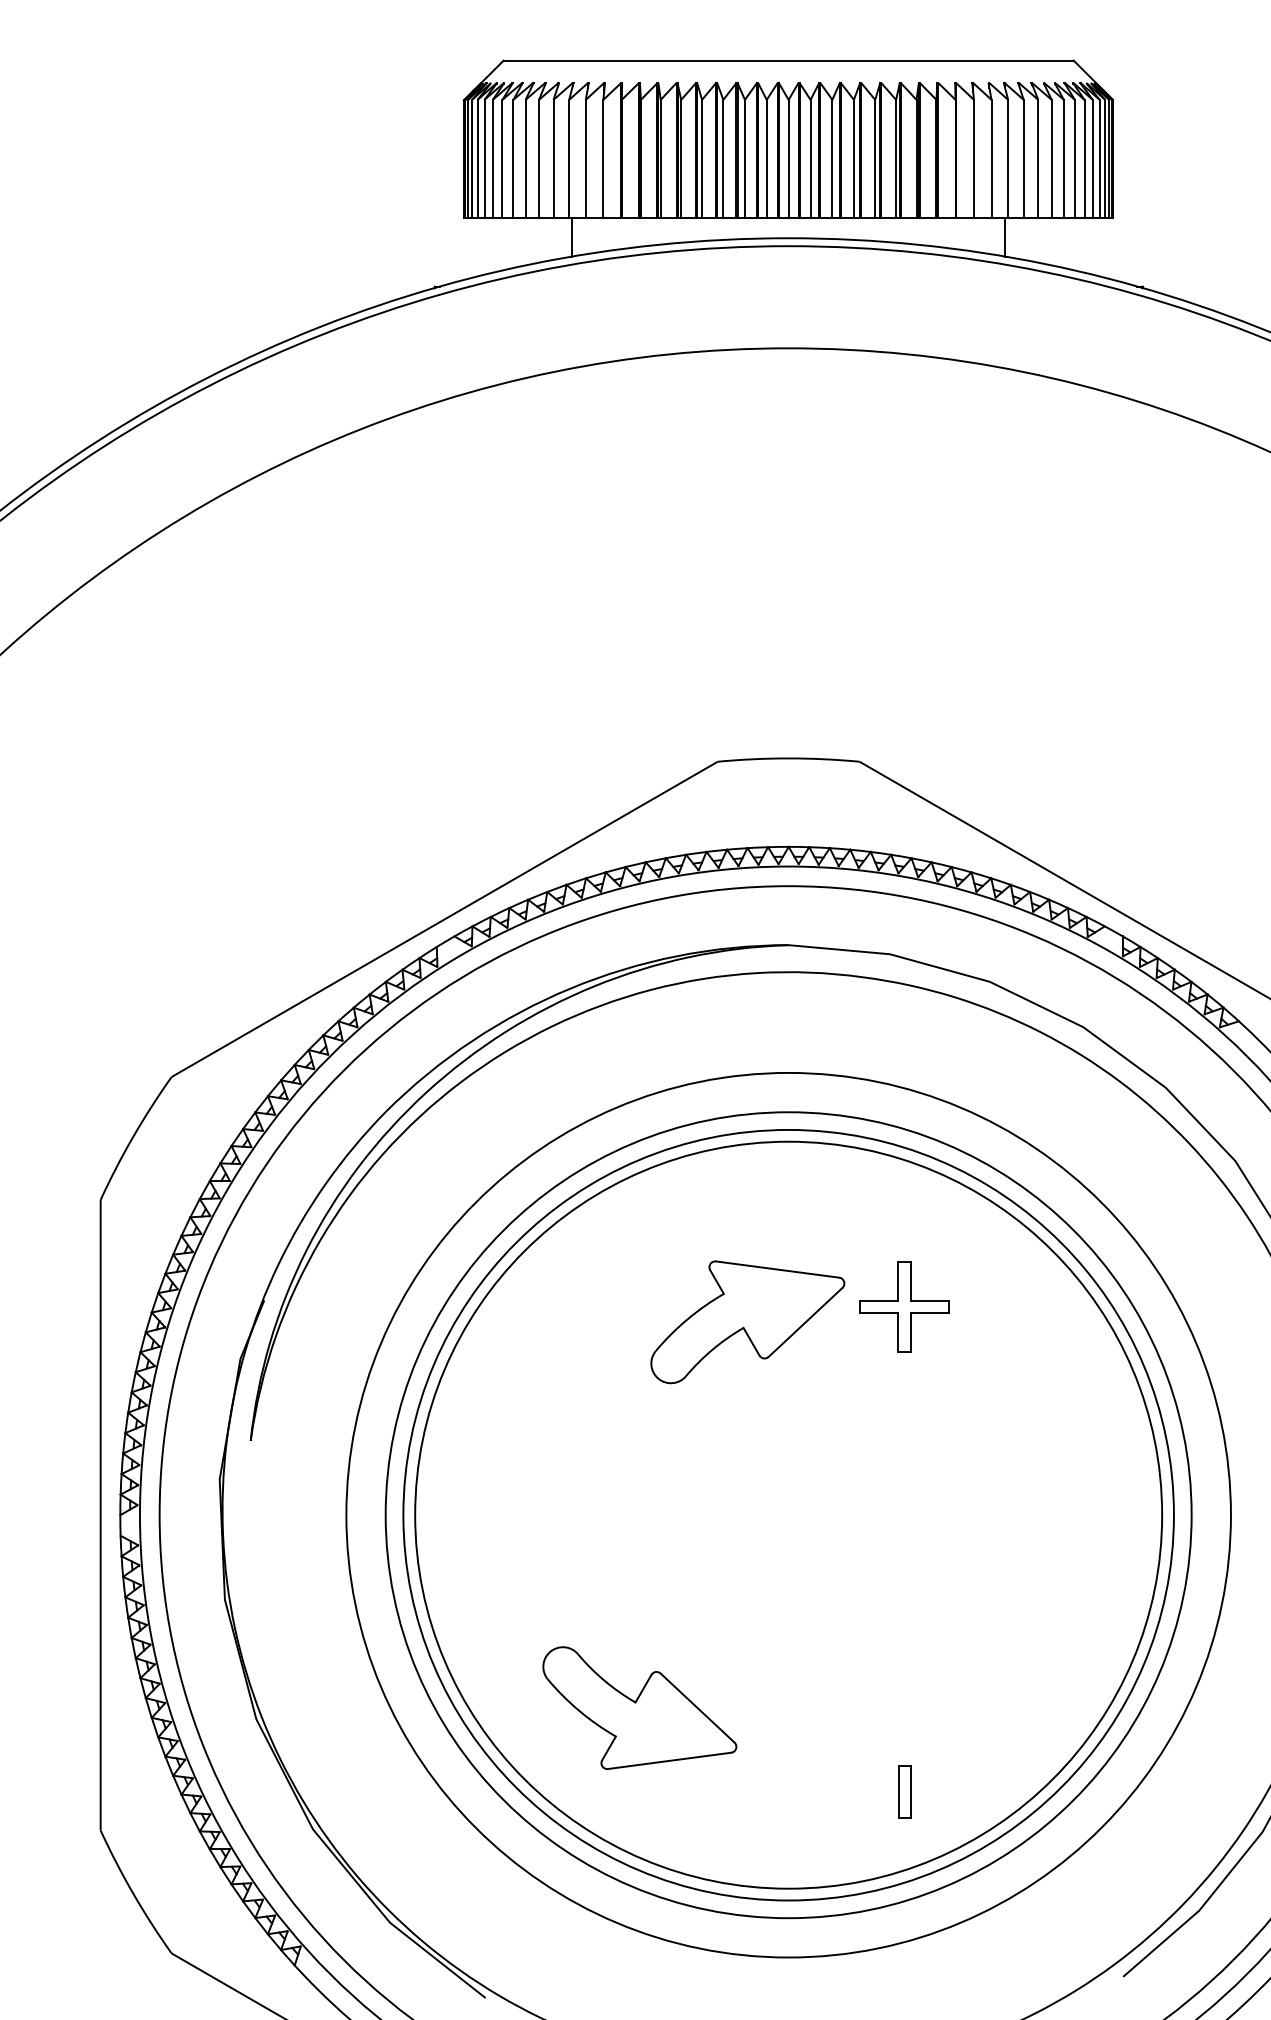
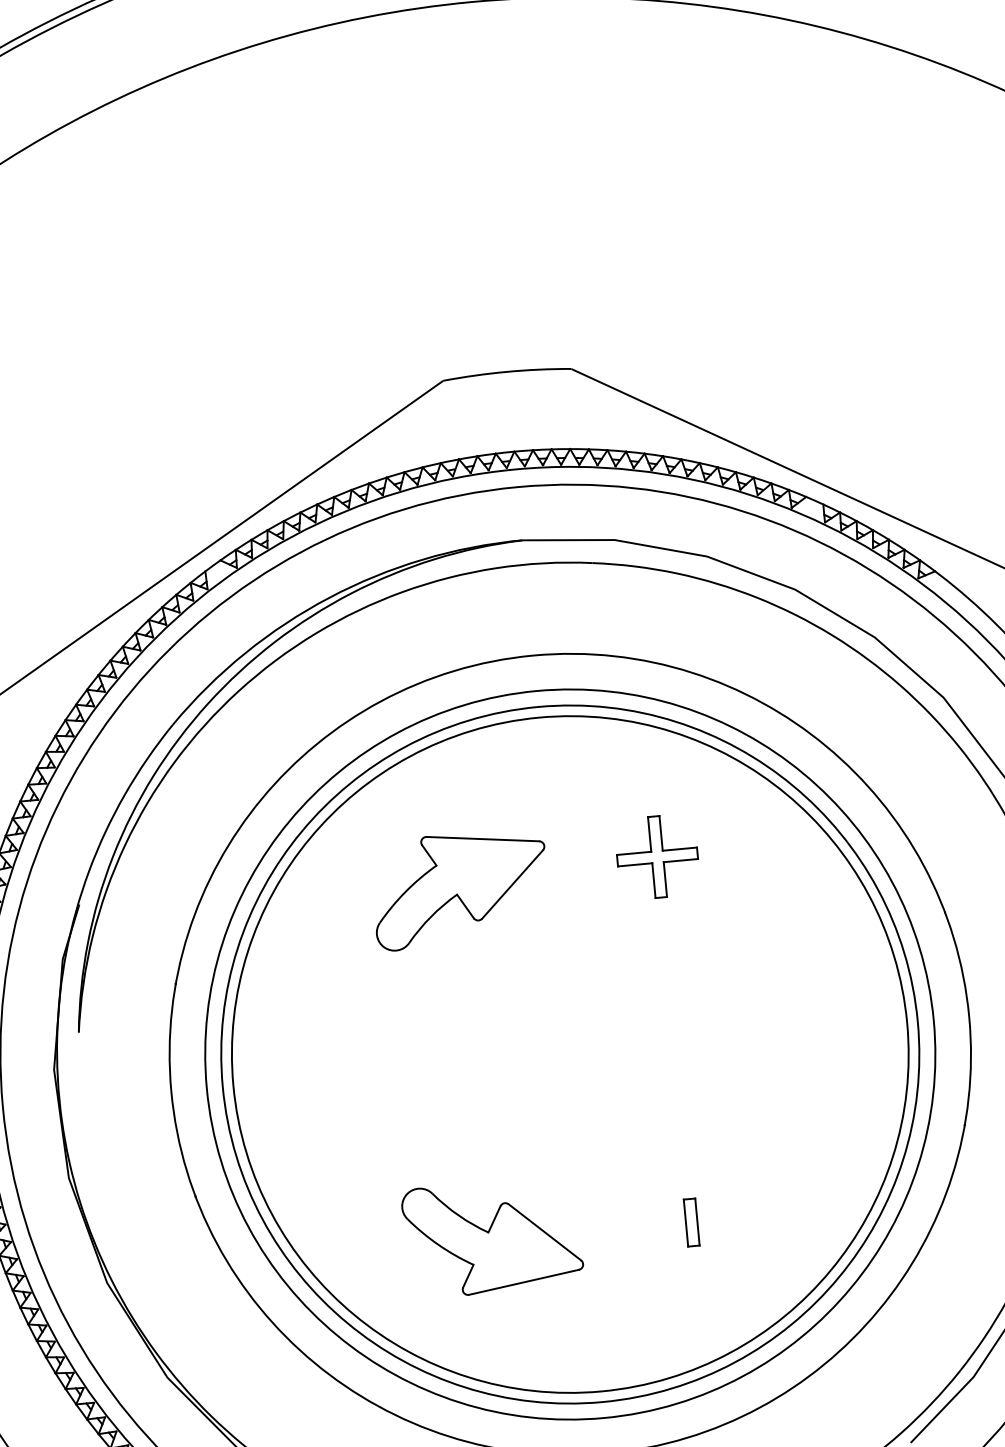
part: (747, 1322) -> (460, 889), moved
part: (639, 1707) -> (492, 1236), moved
part: (904, 1791) -> (691, 1221), moved

